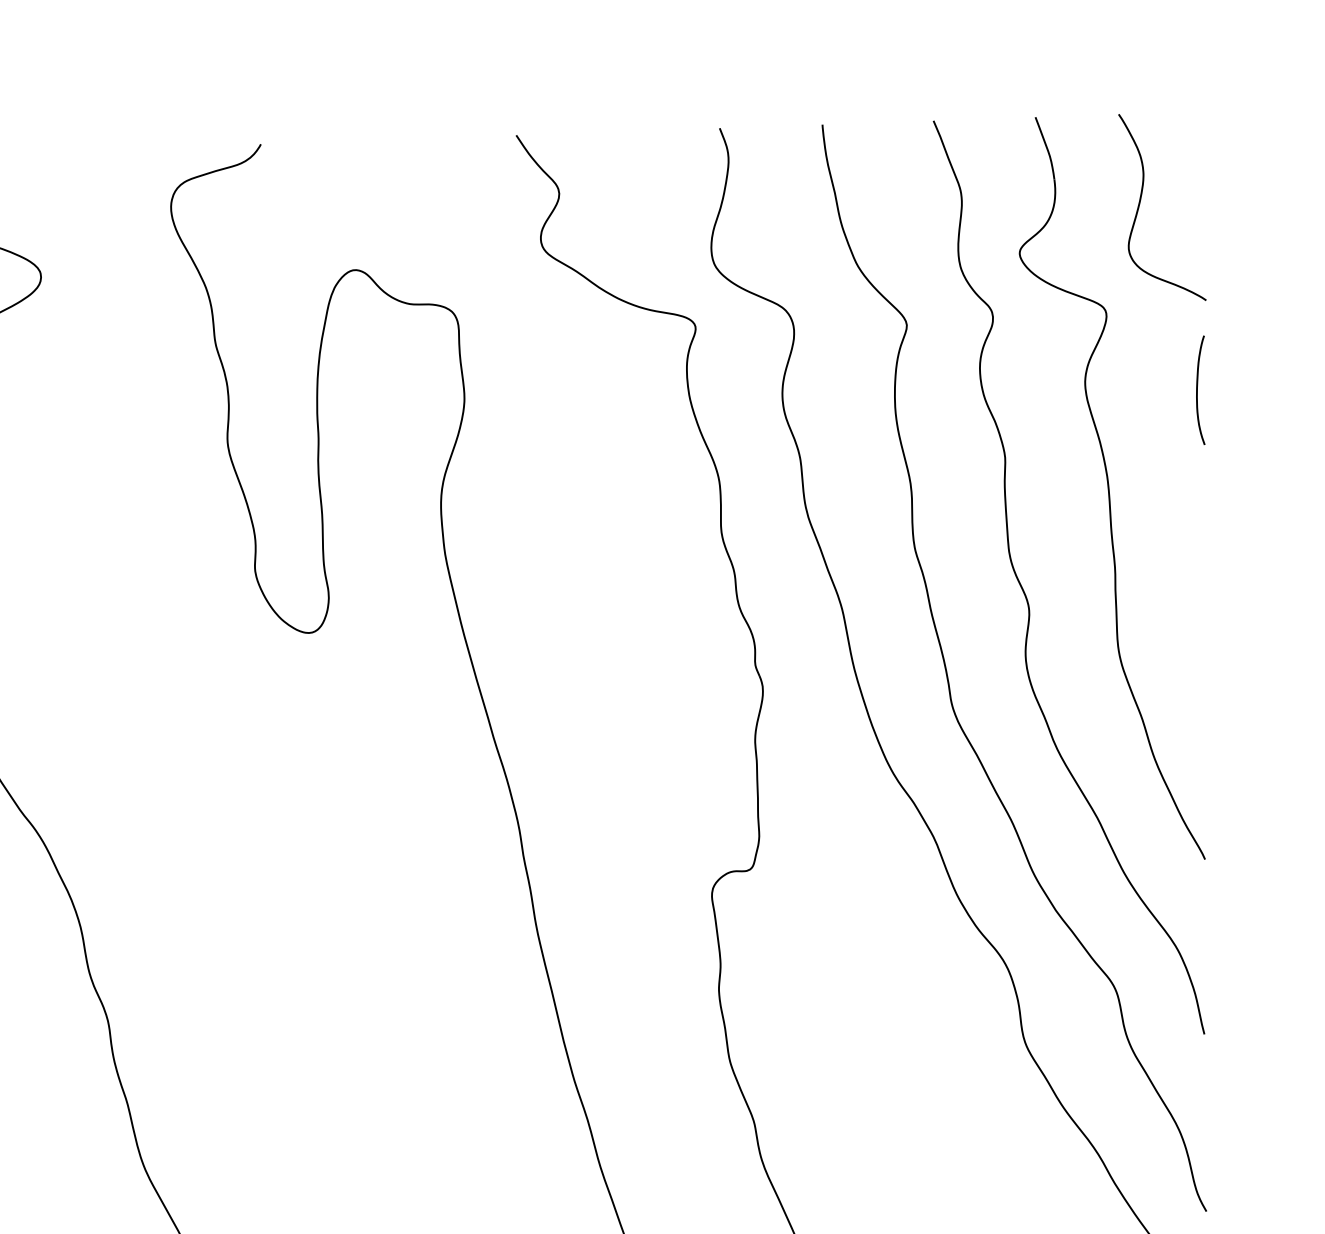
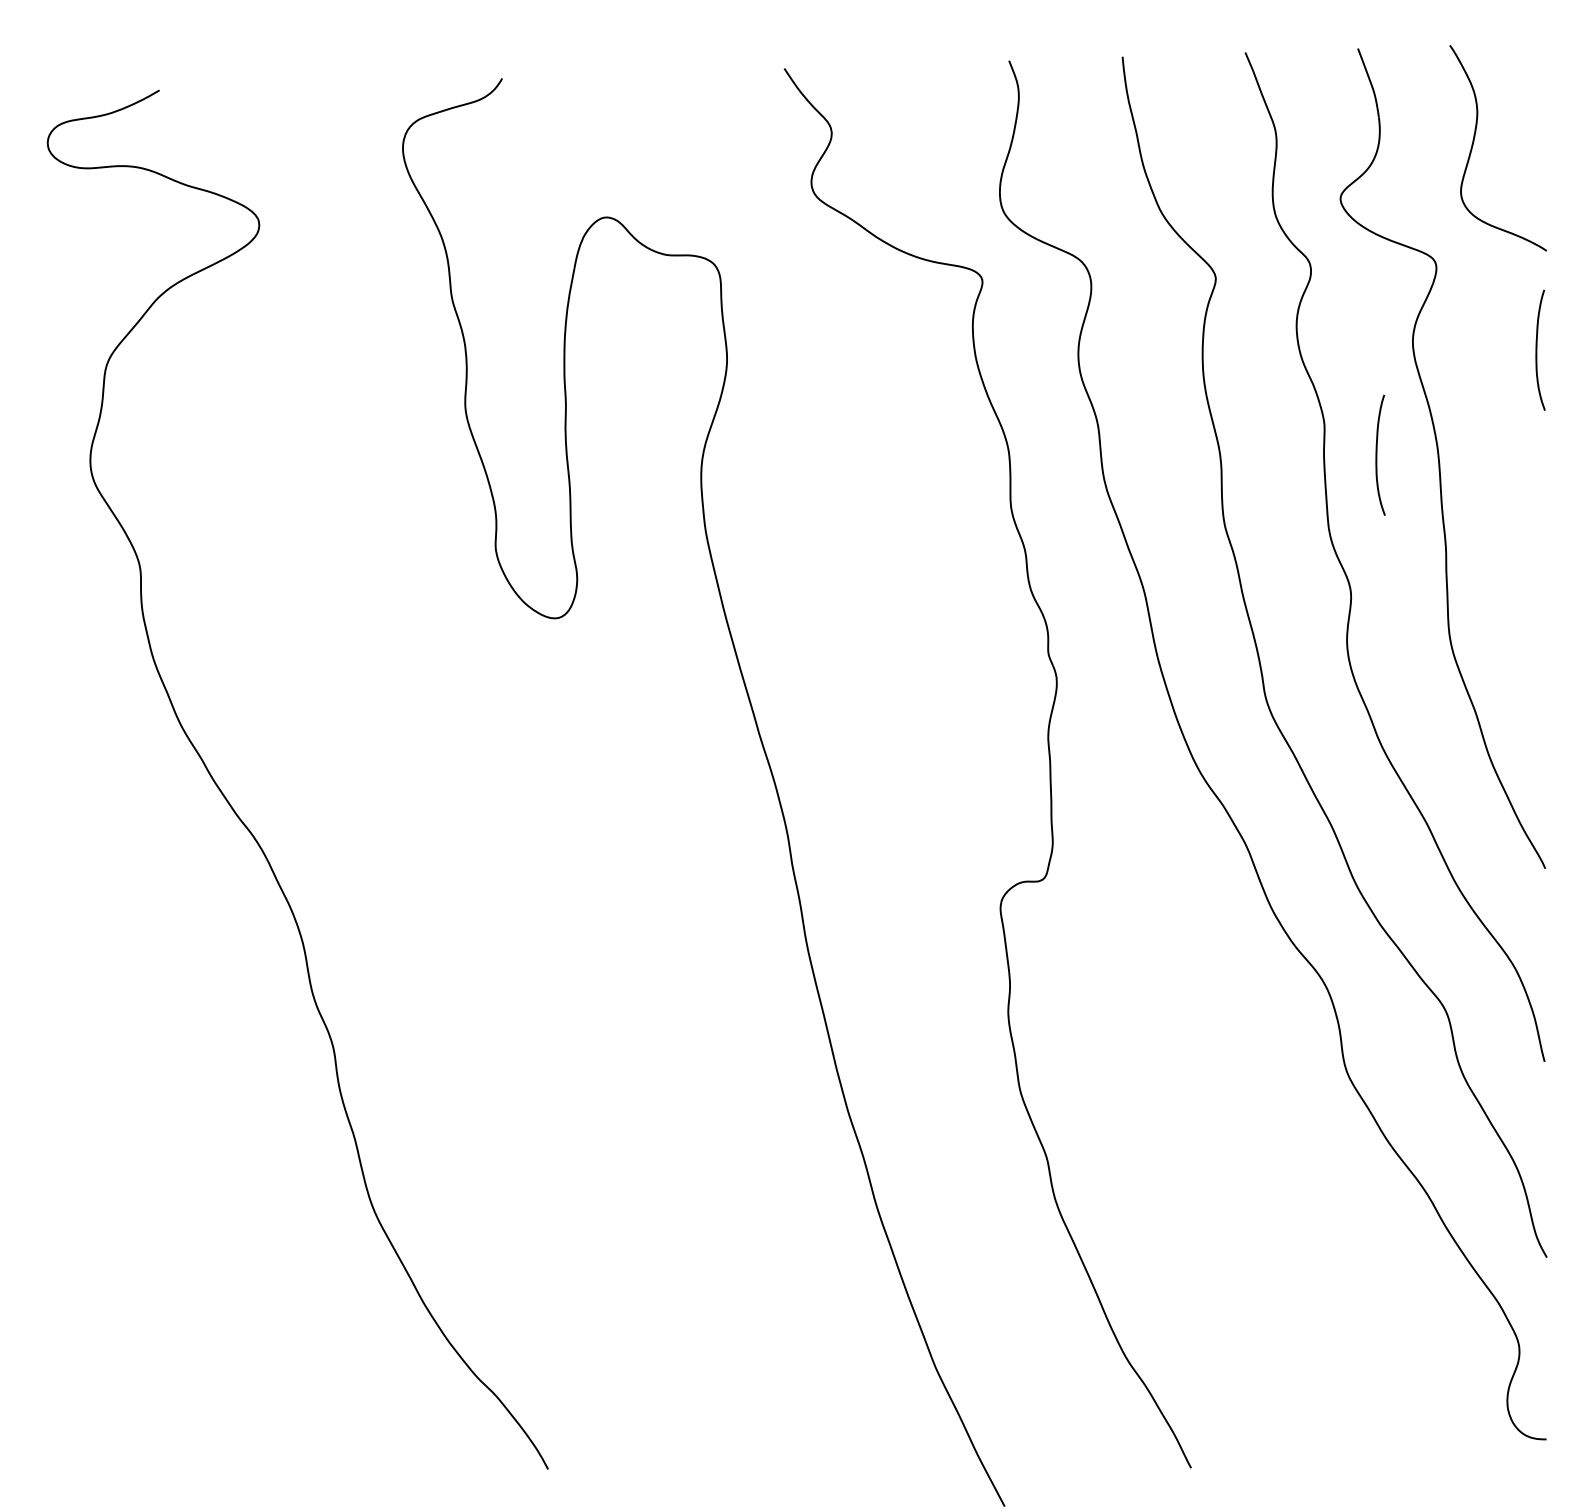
curve: (1053, 484) -> (1377, 454), added

